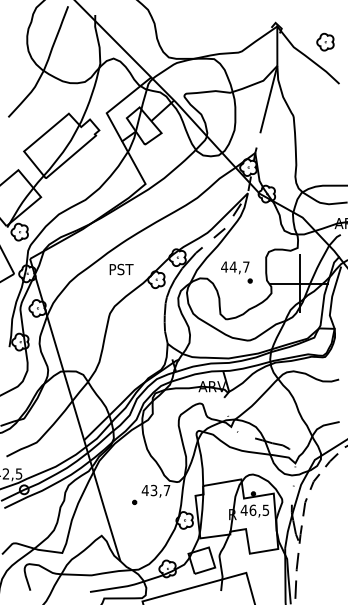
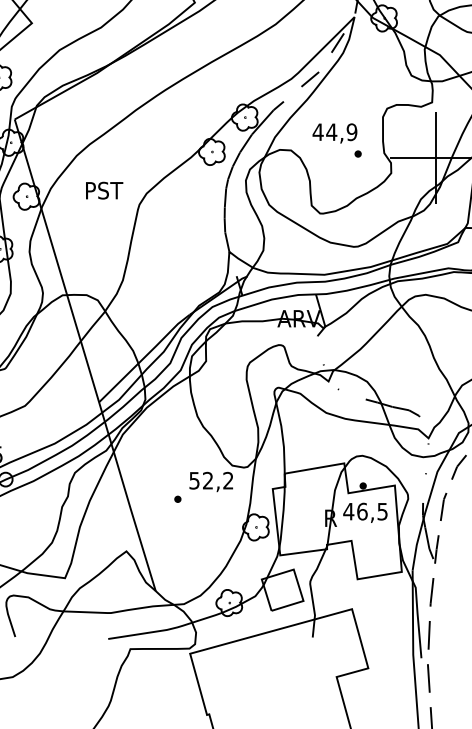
text: (246, 266) -> (352, 131), 44,7 -> 44,9
text: (121, 269) -> (104, 190), moved
text: (155, 490) -> (210, 480), 43,7 -> 52,2

